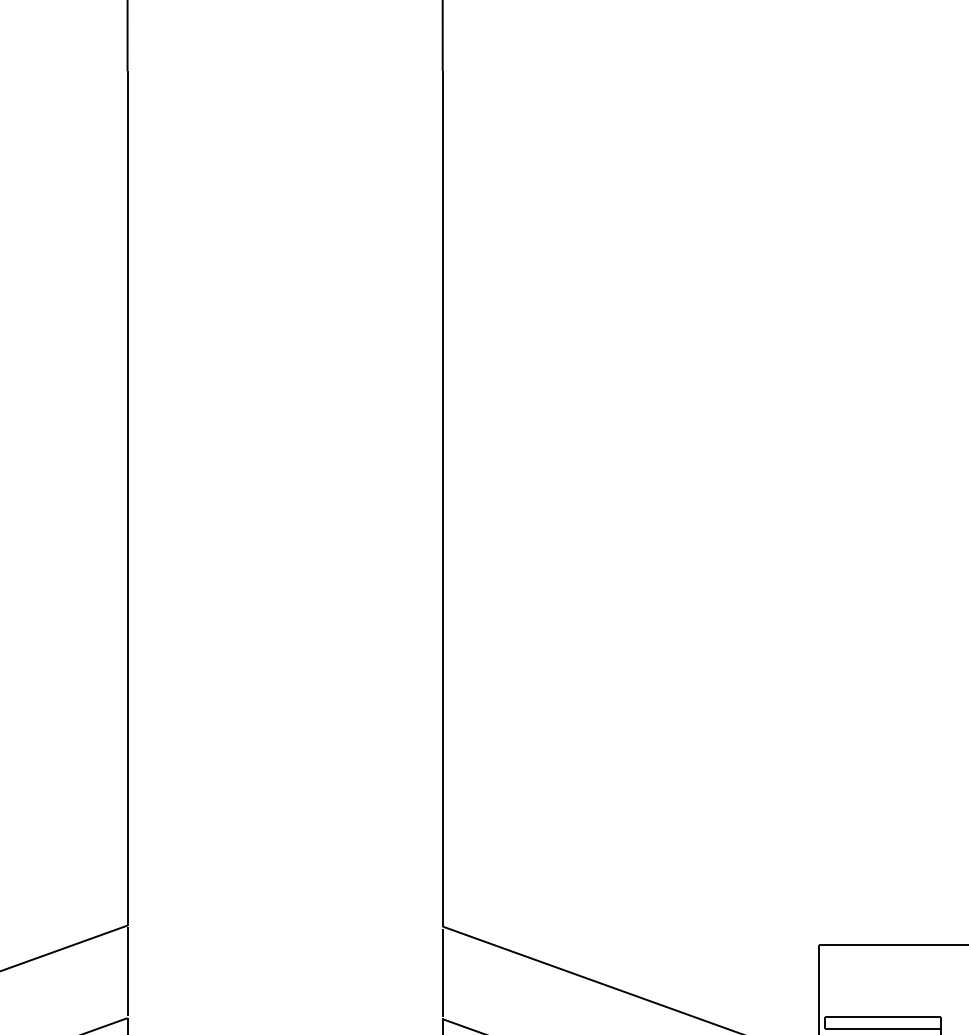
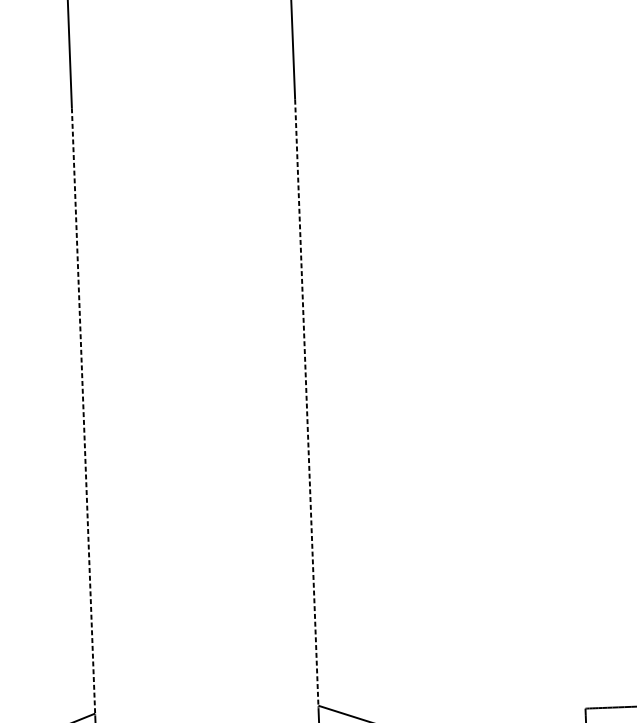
line: (127, 498) -> (83, 411), solid -> dashed
line: (442, 498) -> (306, 402), solid -> dashed

